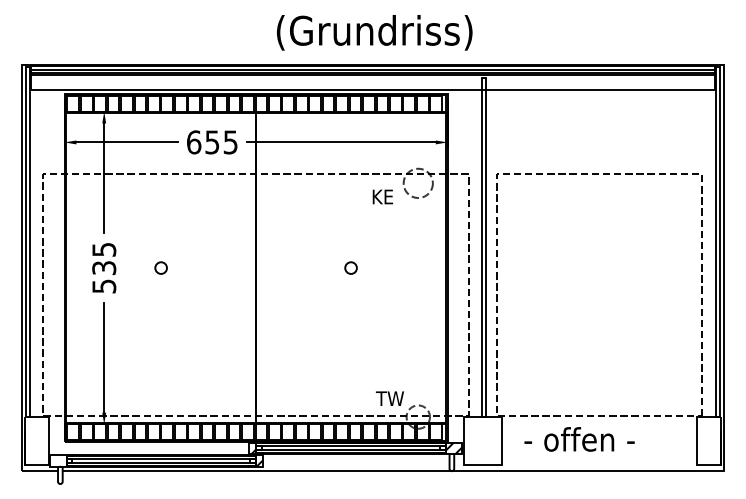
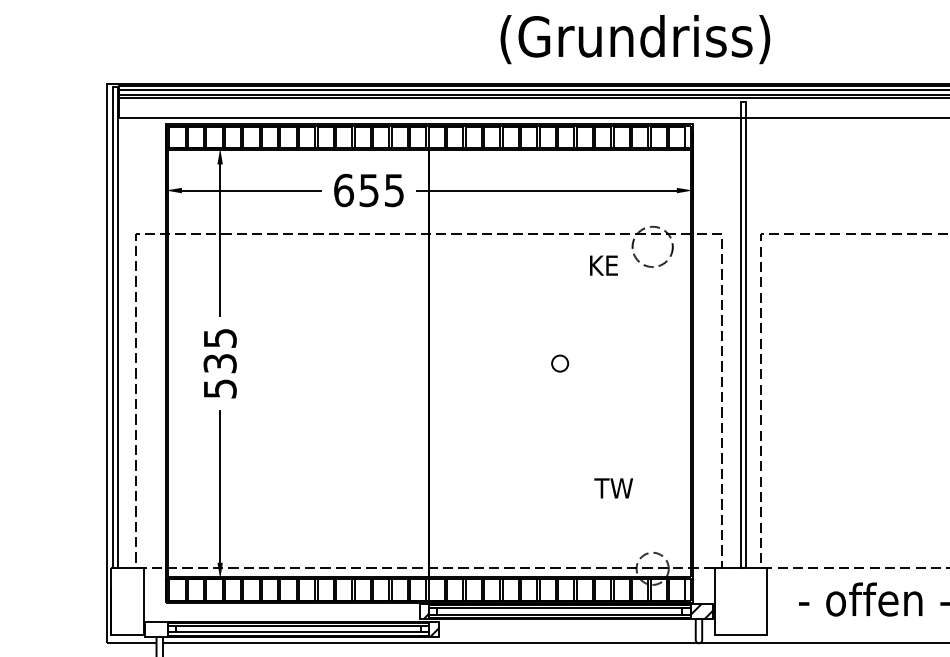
text: (374, 32) -> (635, 39), moved
circle: (160, 267) -> (297, 362), removed
text: (389, 398) -> (613, 488), moved

